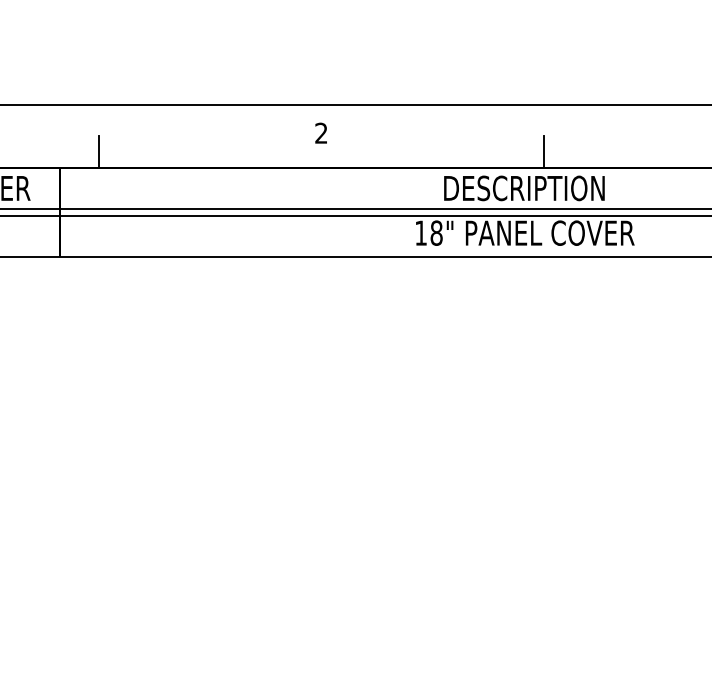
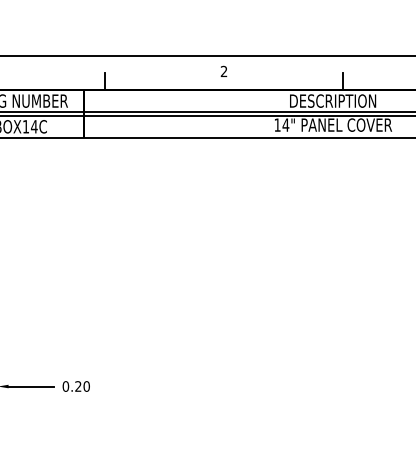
text: (435, 232) -> (285, 124), 18" -> 14"

